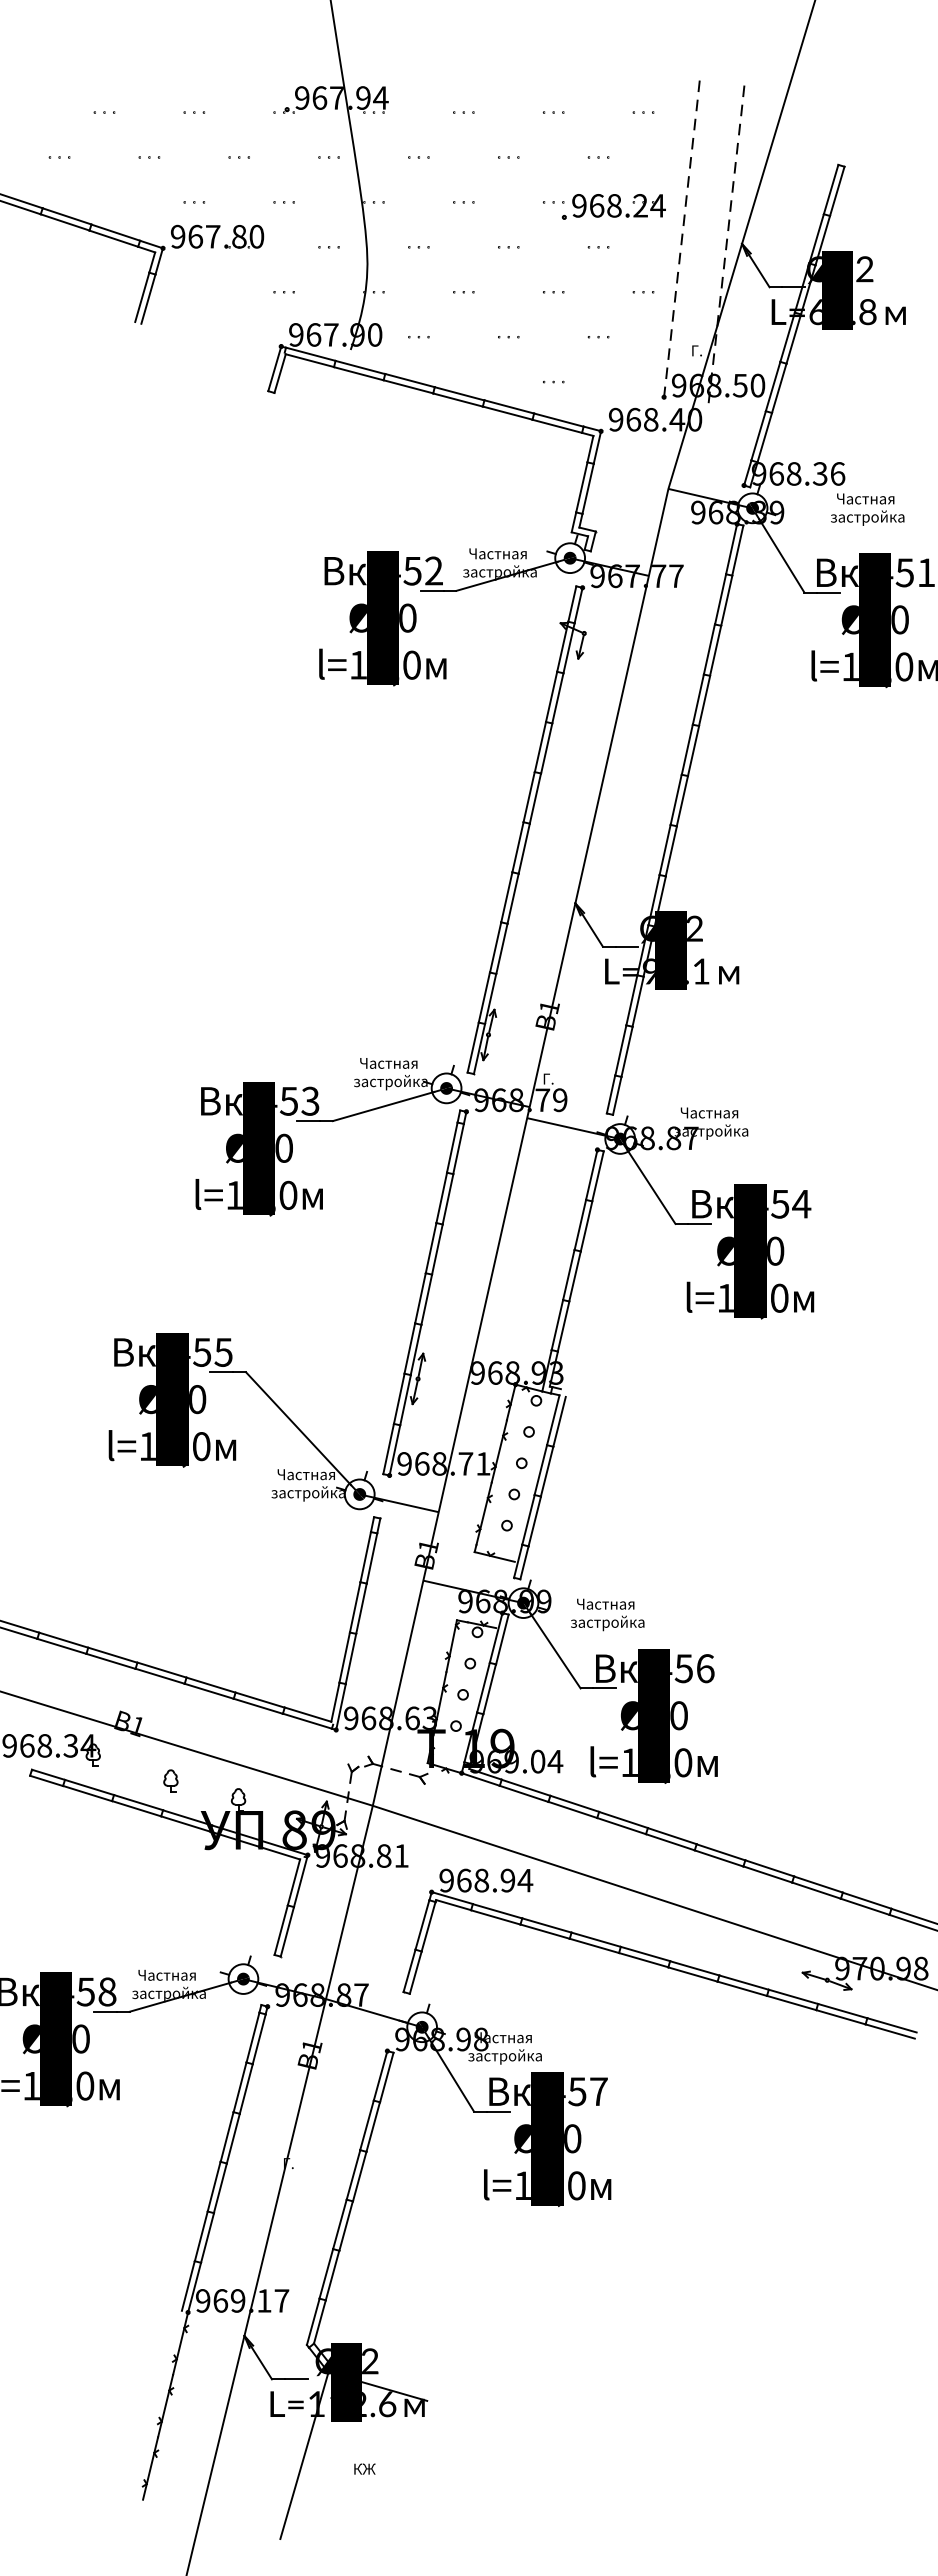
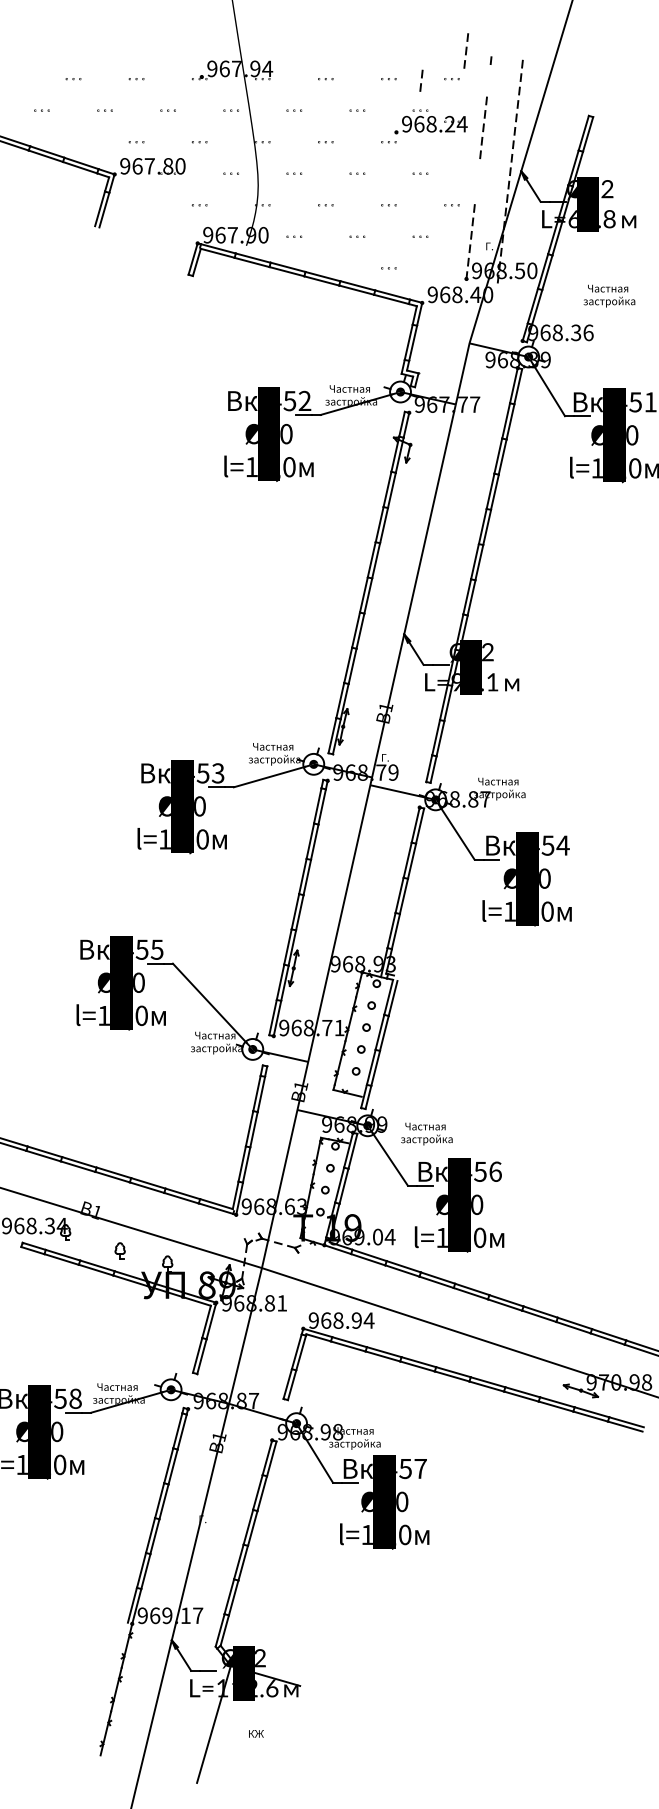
part: (695, 114) -> (421, 80), moved
part: (613, 206) -> (430, 124), moved
part: (679, 258) -> (466, 50), moved
text: (867, 509) -> (609, 296), moved

